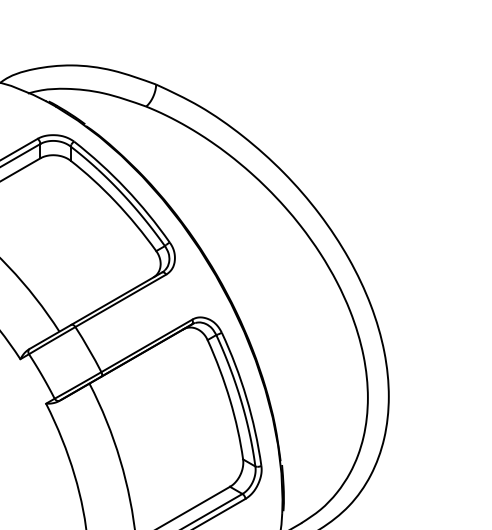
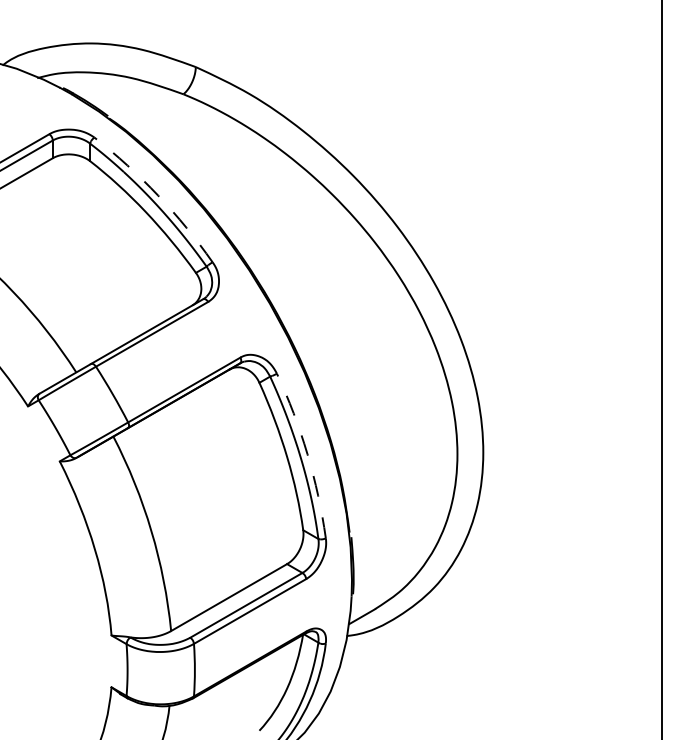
arc: (125, 188) -> (158, 195), solid -> dashed
arc: (246, 398) -> (307, 454), solid -> dashed

